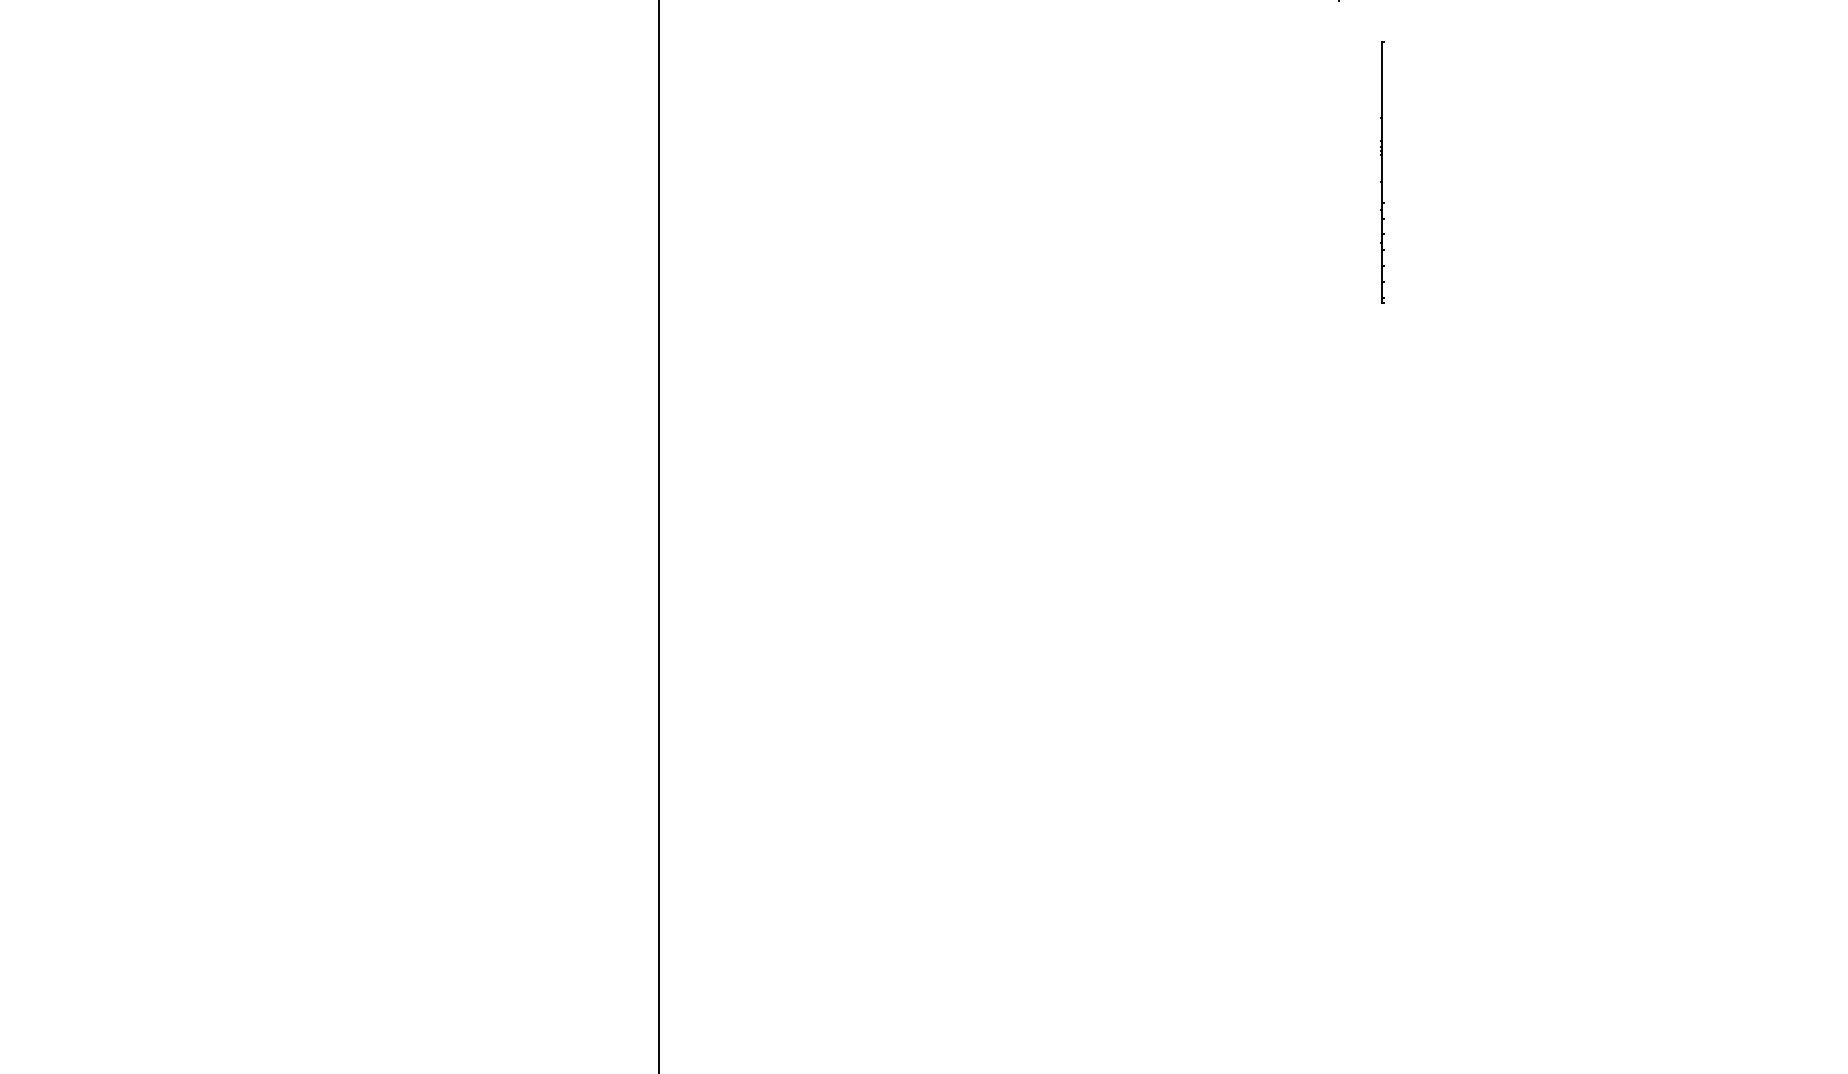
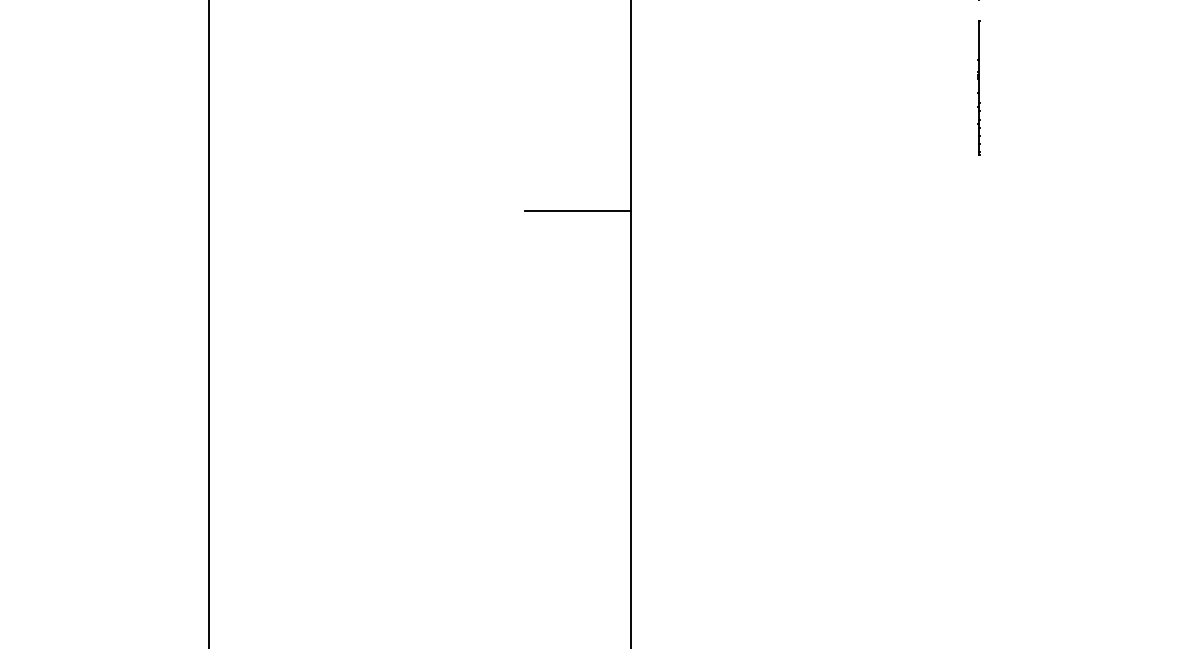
part: (1381, 171) -> (978, 87), moved
line: (555, 414) -> (577, 211), added

